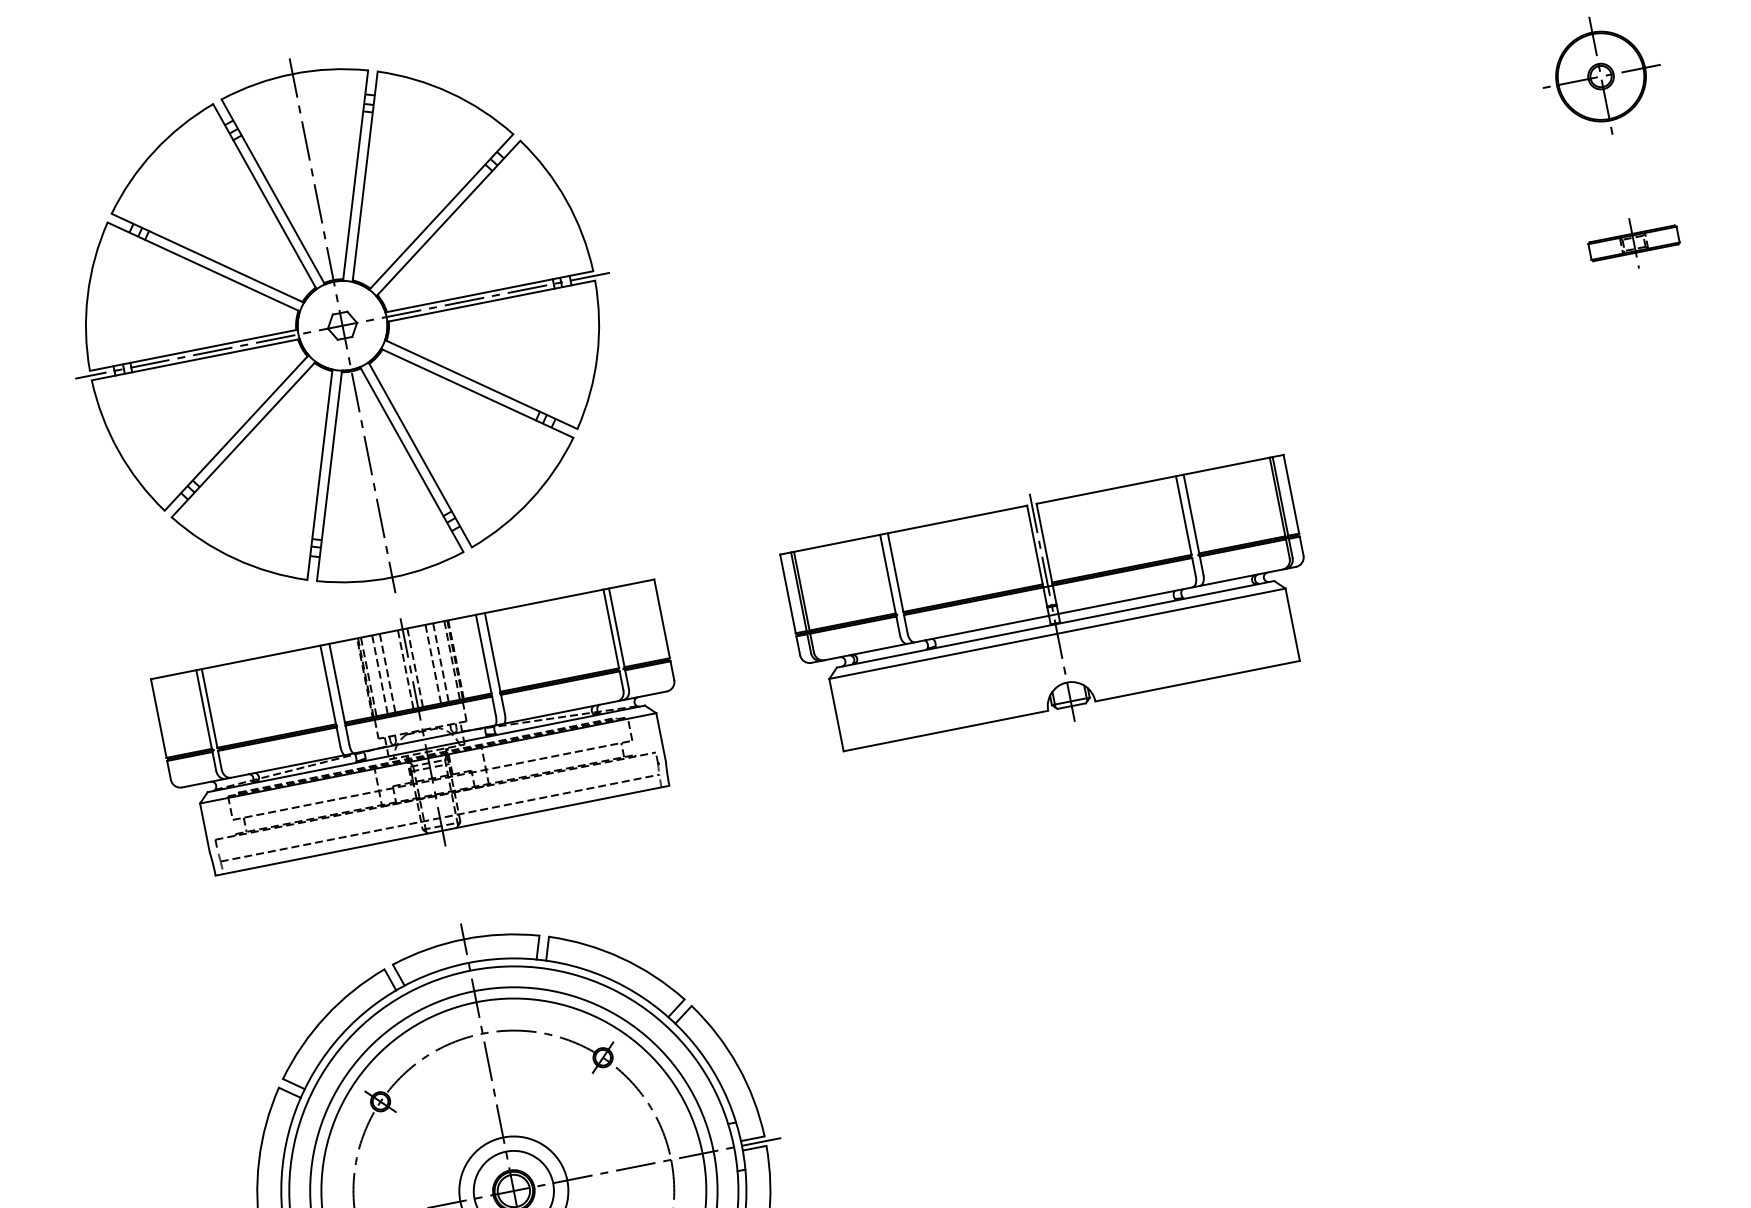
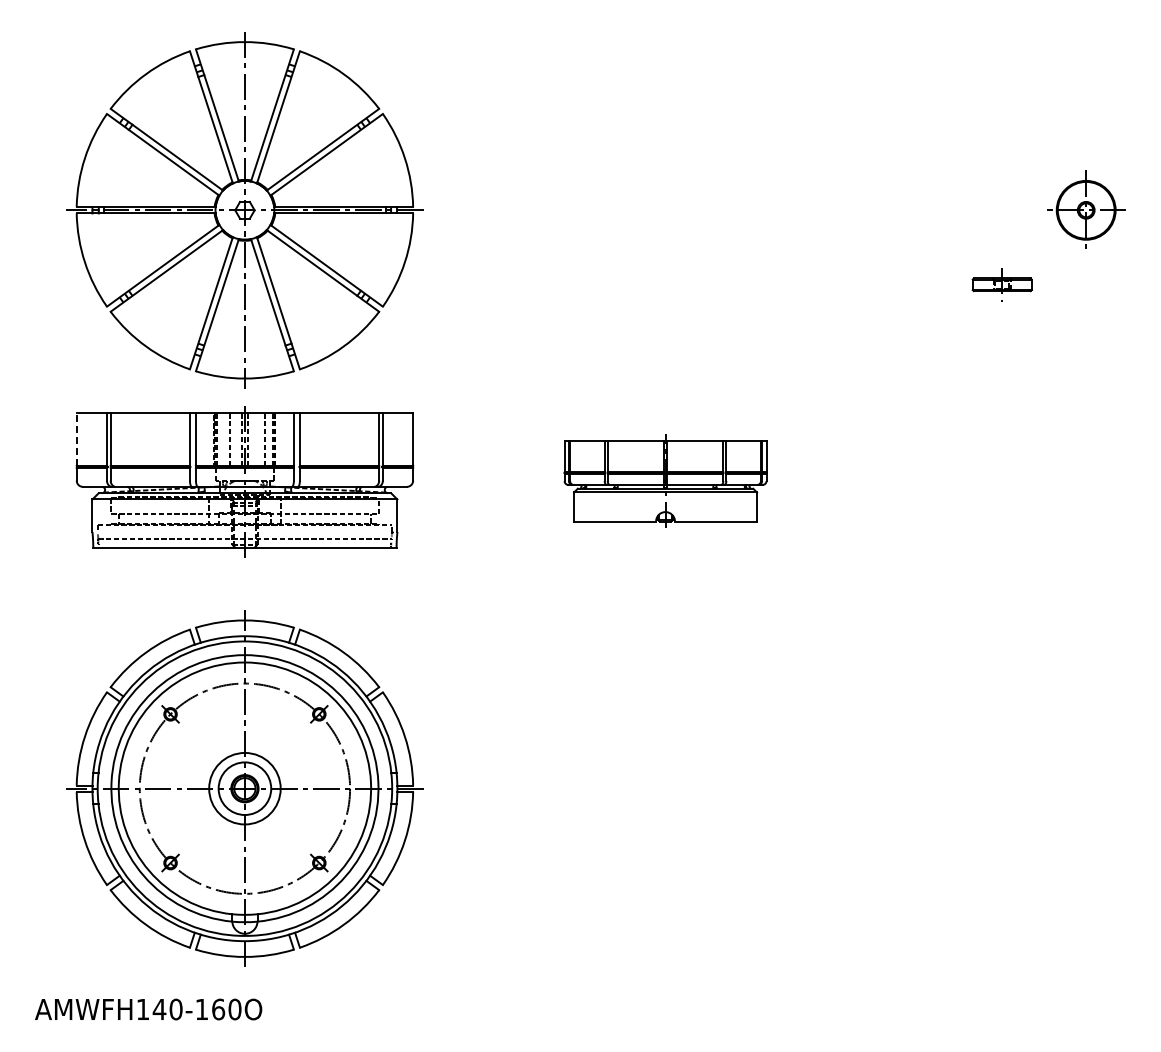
part: (1632, 243) -> (1001, 284), moved
part: (1052, 606) -> (665, 481), size x0.6
line: (433, 665) -> (260, 440), removed
line: (380, 676) -> (224, 440), removed
line: (158, 718) -> (76, 439), solid -> dashed

